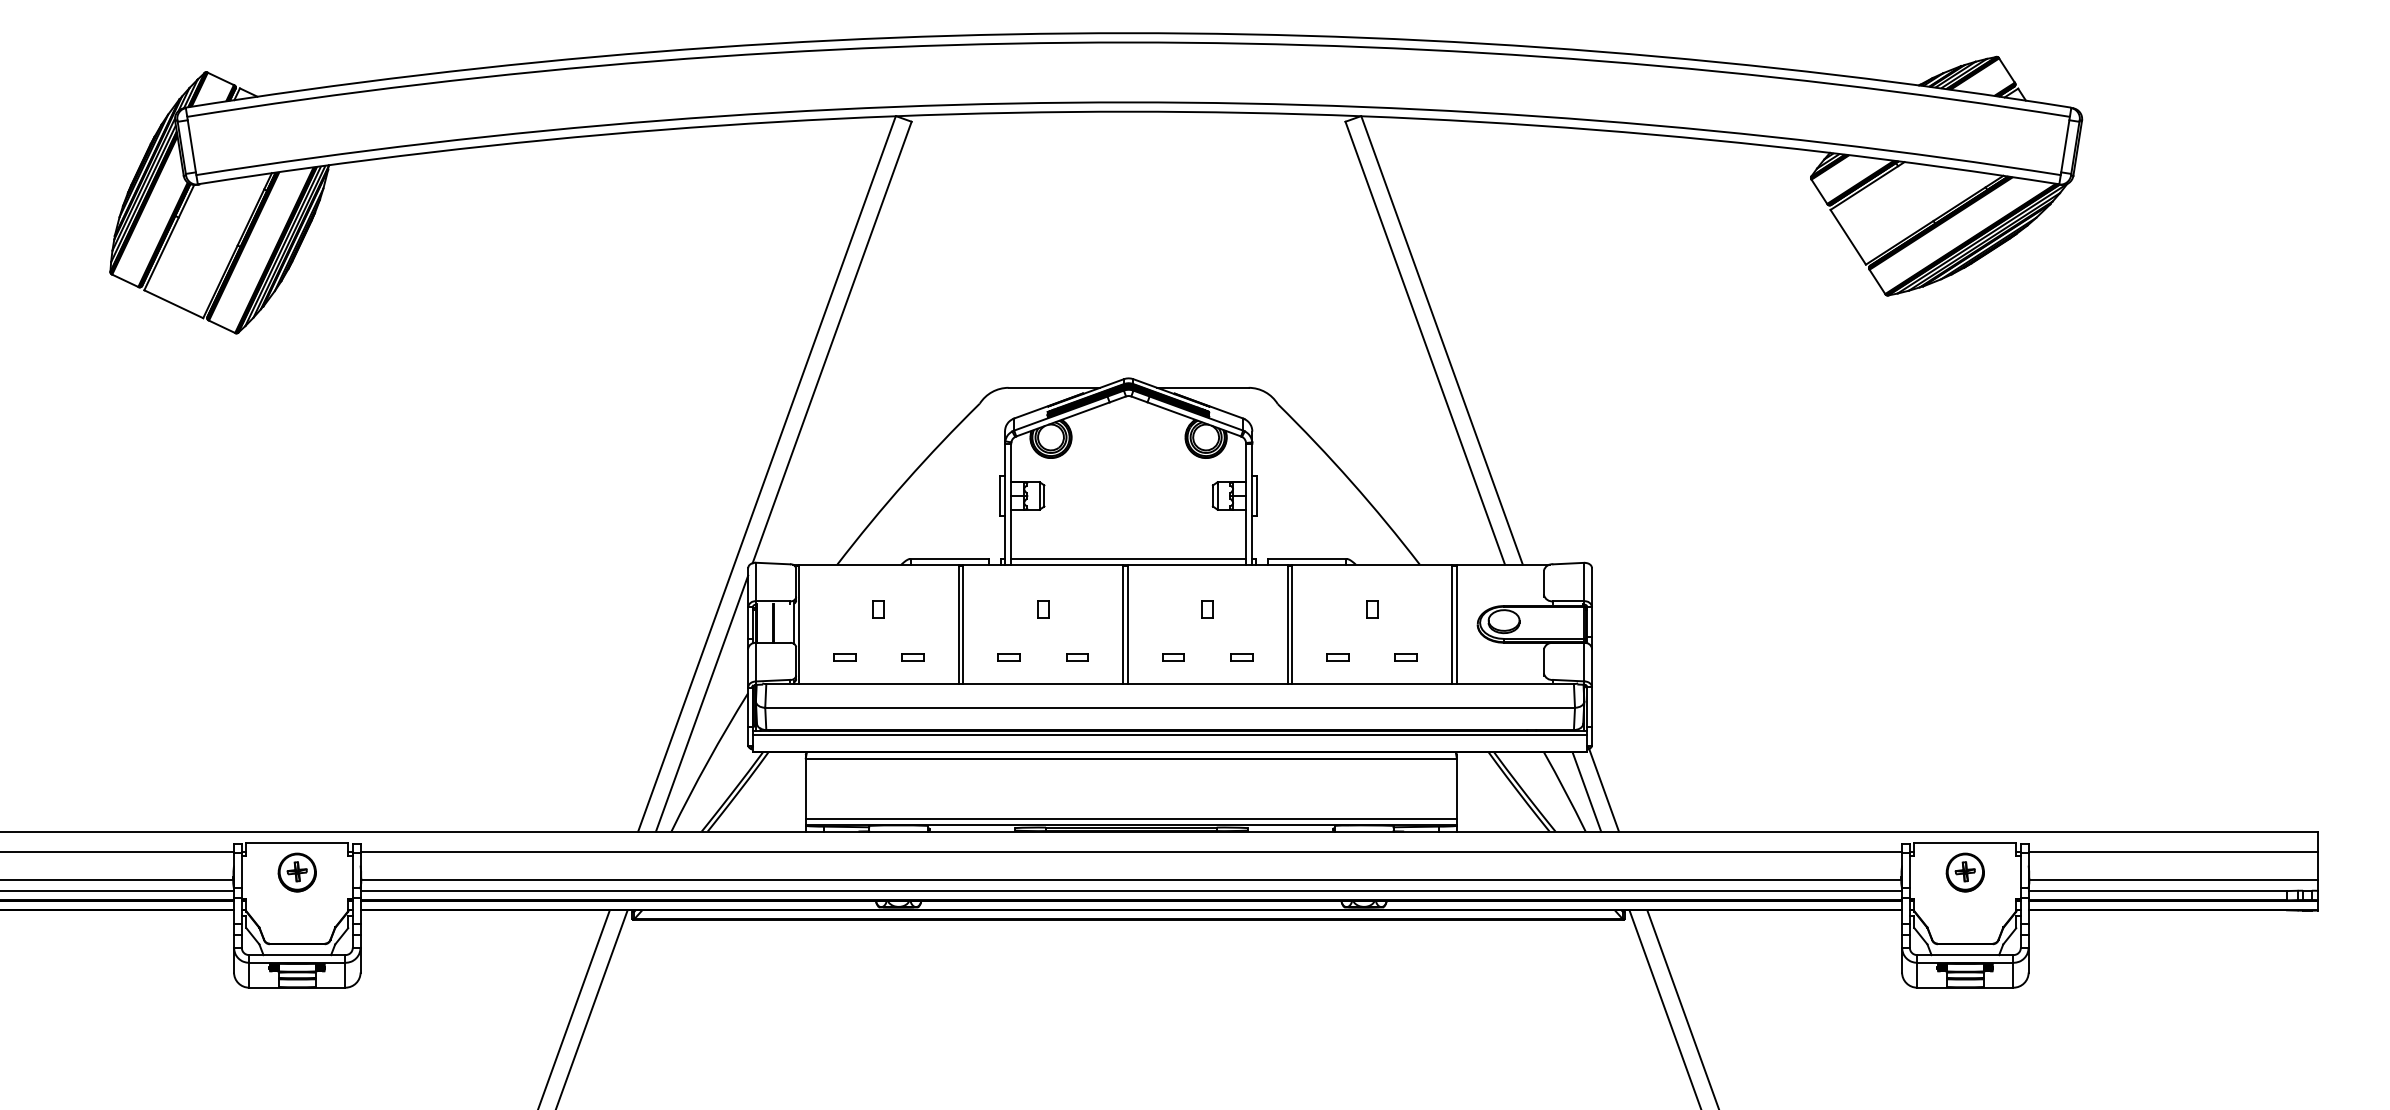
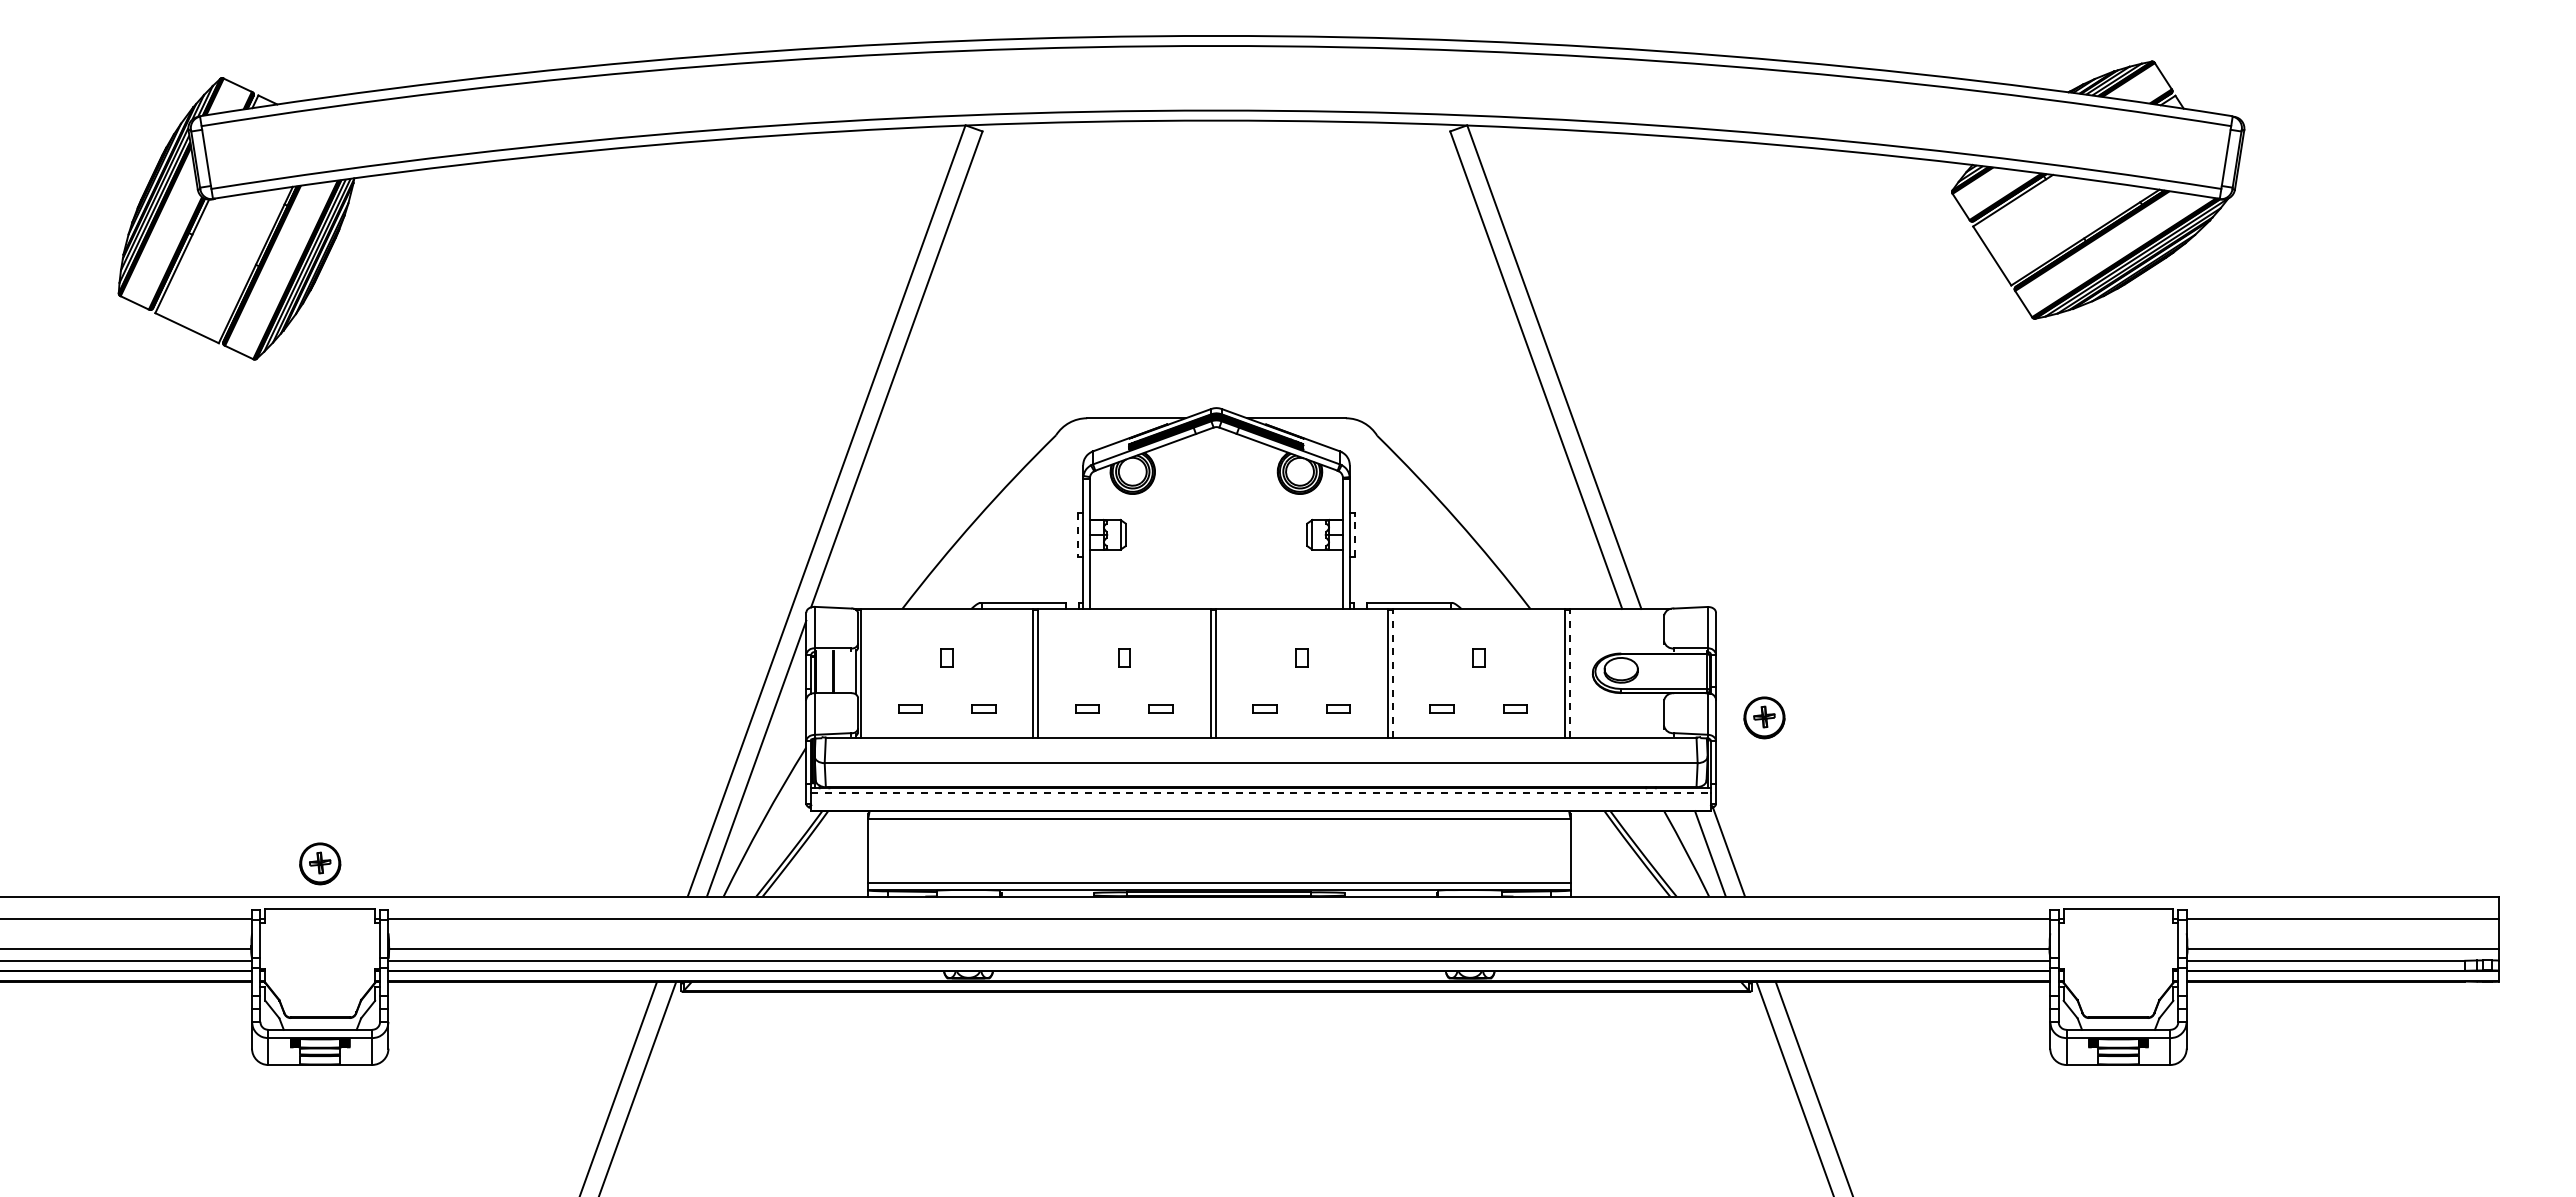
line: (1000, 495) -> (1078, 534), solid -> dashed
line: (1256, 496) -> (1354, 535), solid -> dashed
line: (1128, 558) -> (1216, 602), removed
line: (1291, 623) -> (1392, 672), solid -> dashed
line: (1457, 623) -> (1570, 672), solid -> dashed
line: (1170, 734) -> (1261, 792), solid -> dashed
part: (297, 872) -> (320, 863), moved
part: (1965, 872) -> (1764, 717), moved

